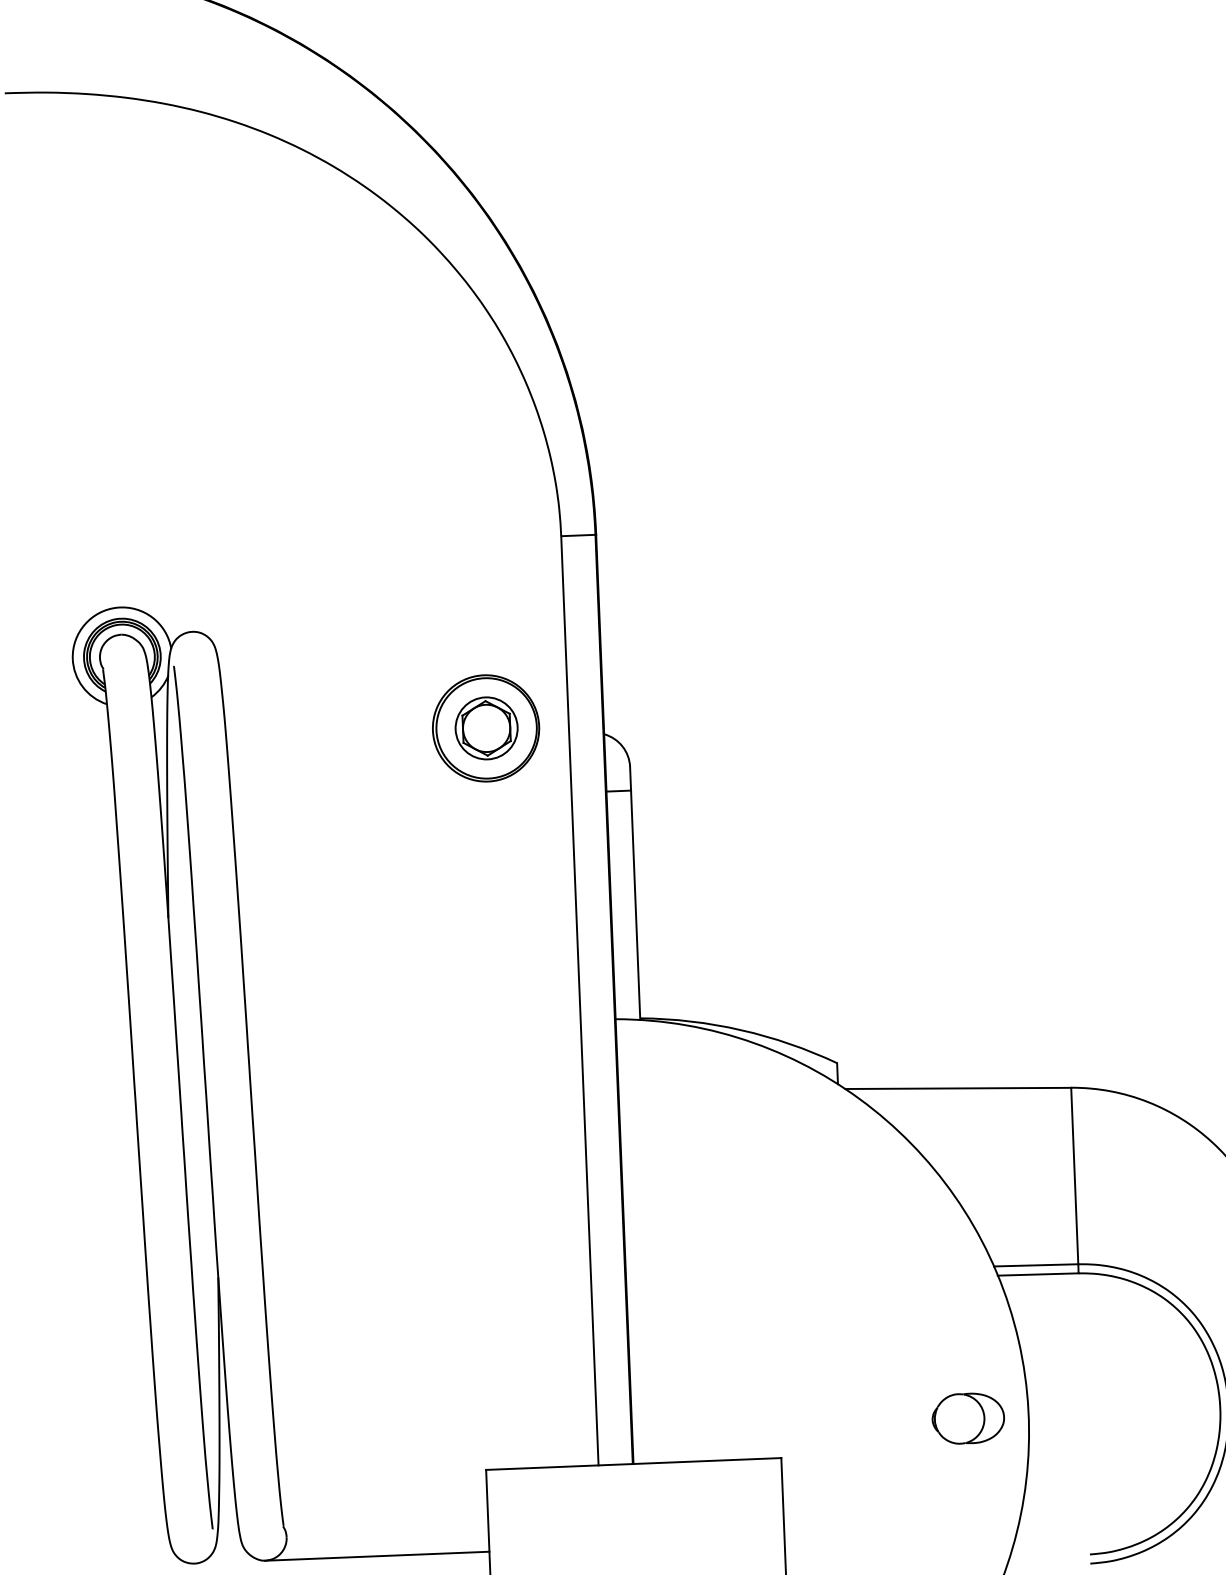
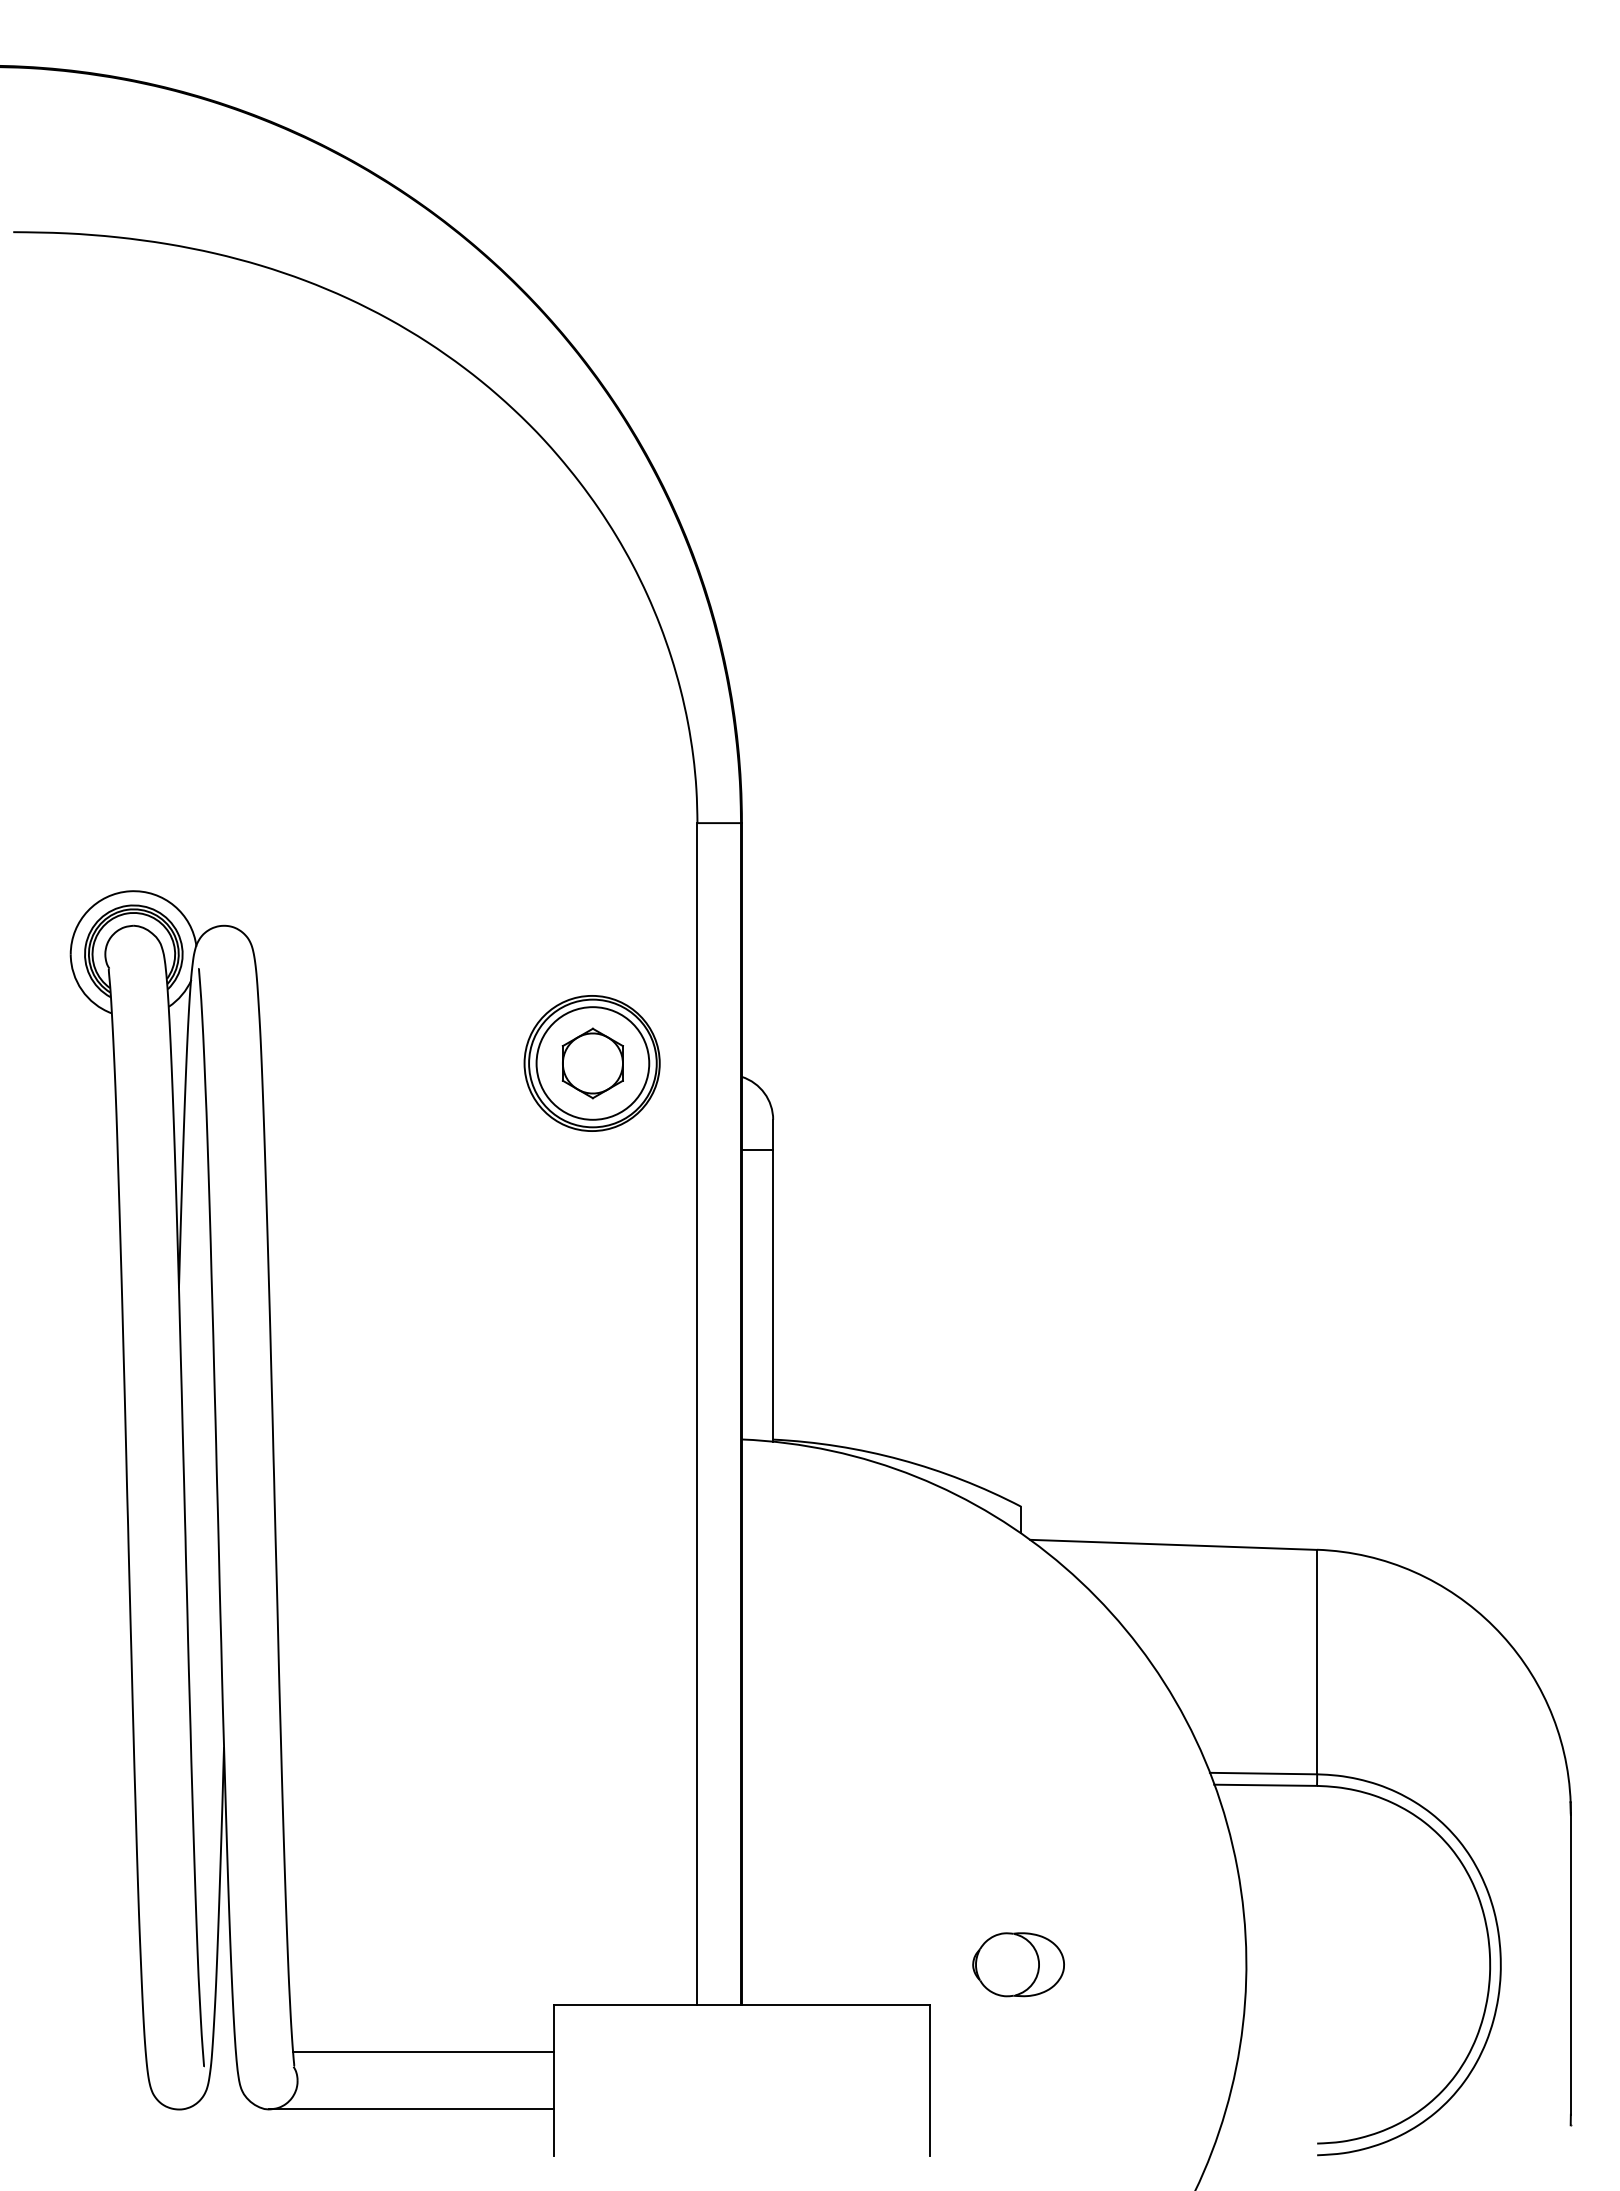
circle: (486, 728) -> (592, 1063), size x1.43
part: (968, 1418) -> (1018, 1964), moved
line: (384, 1511) -> (423, 2052), added

